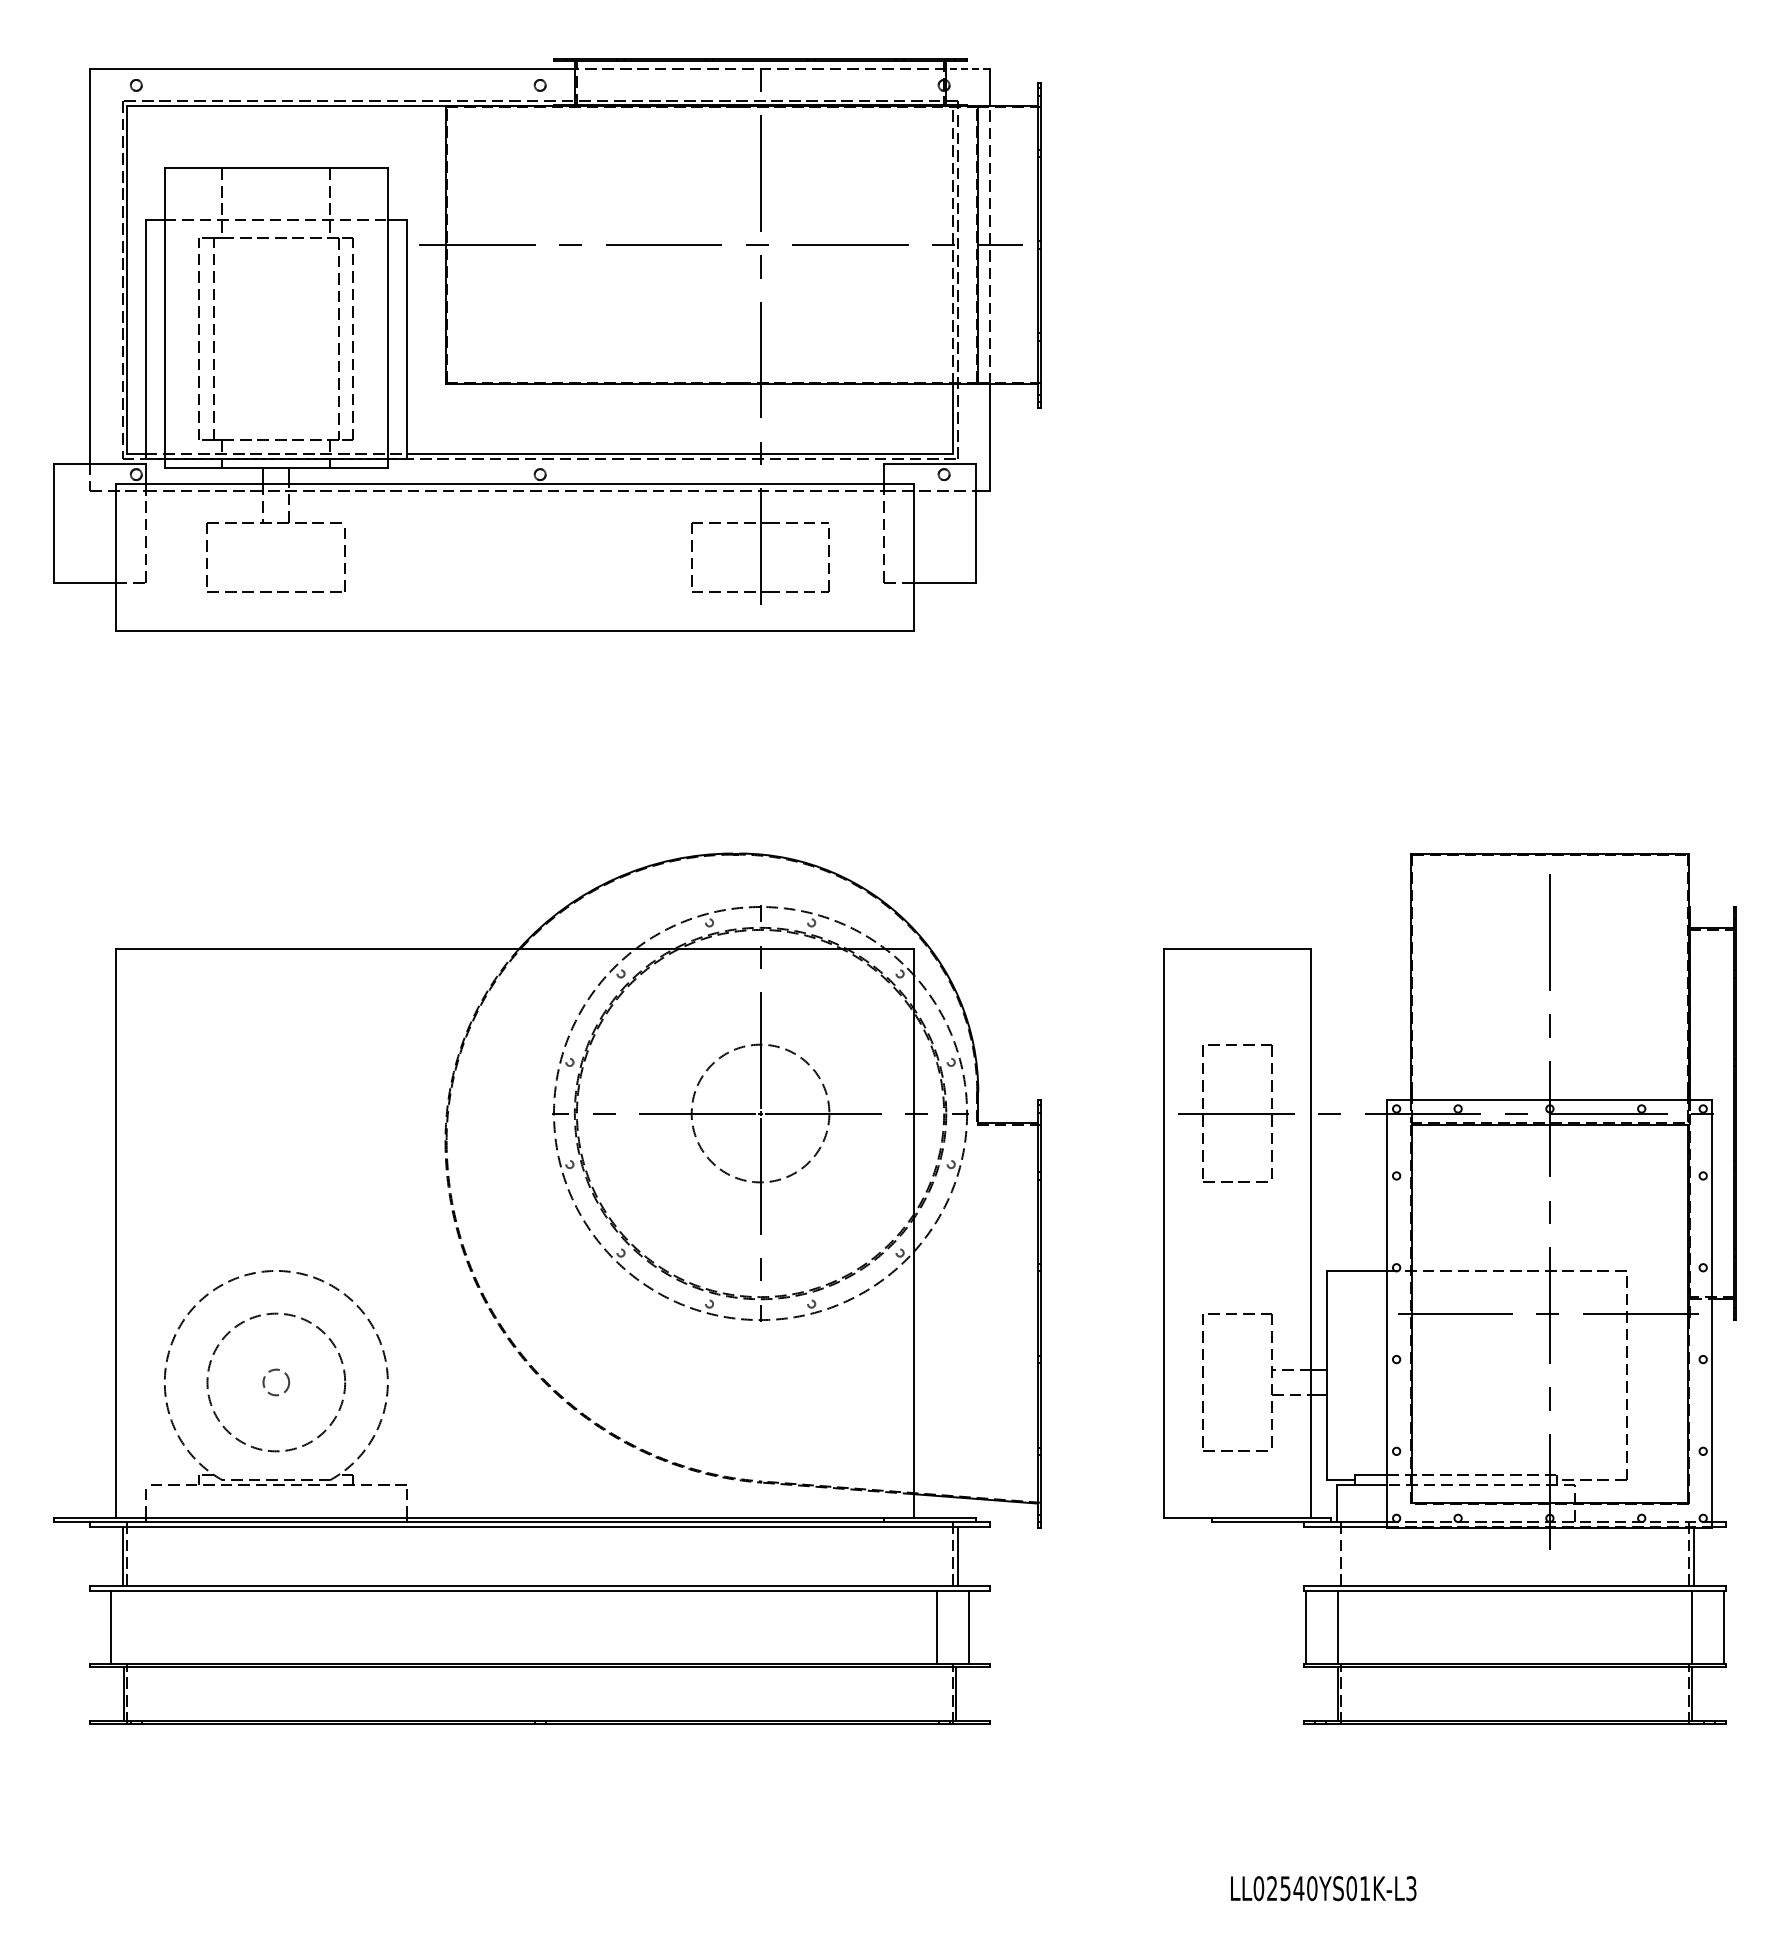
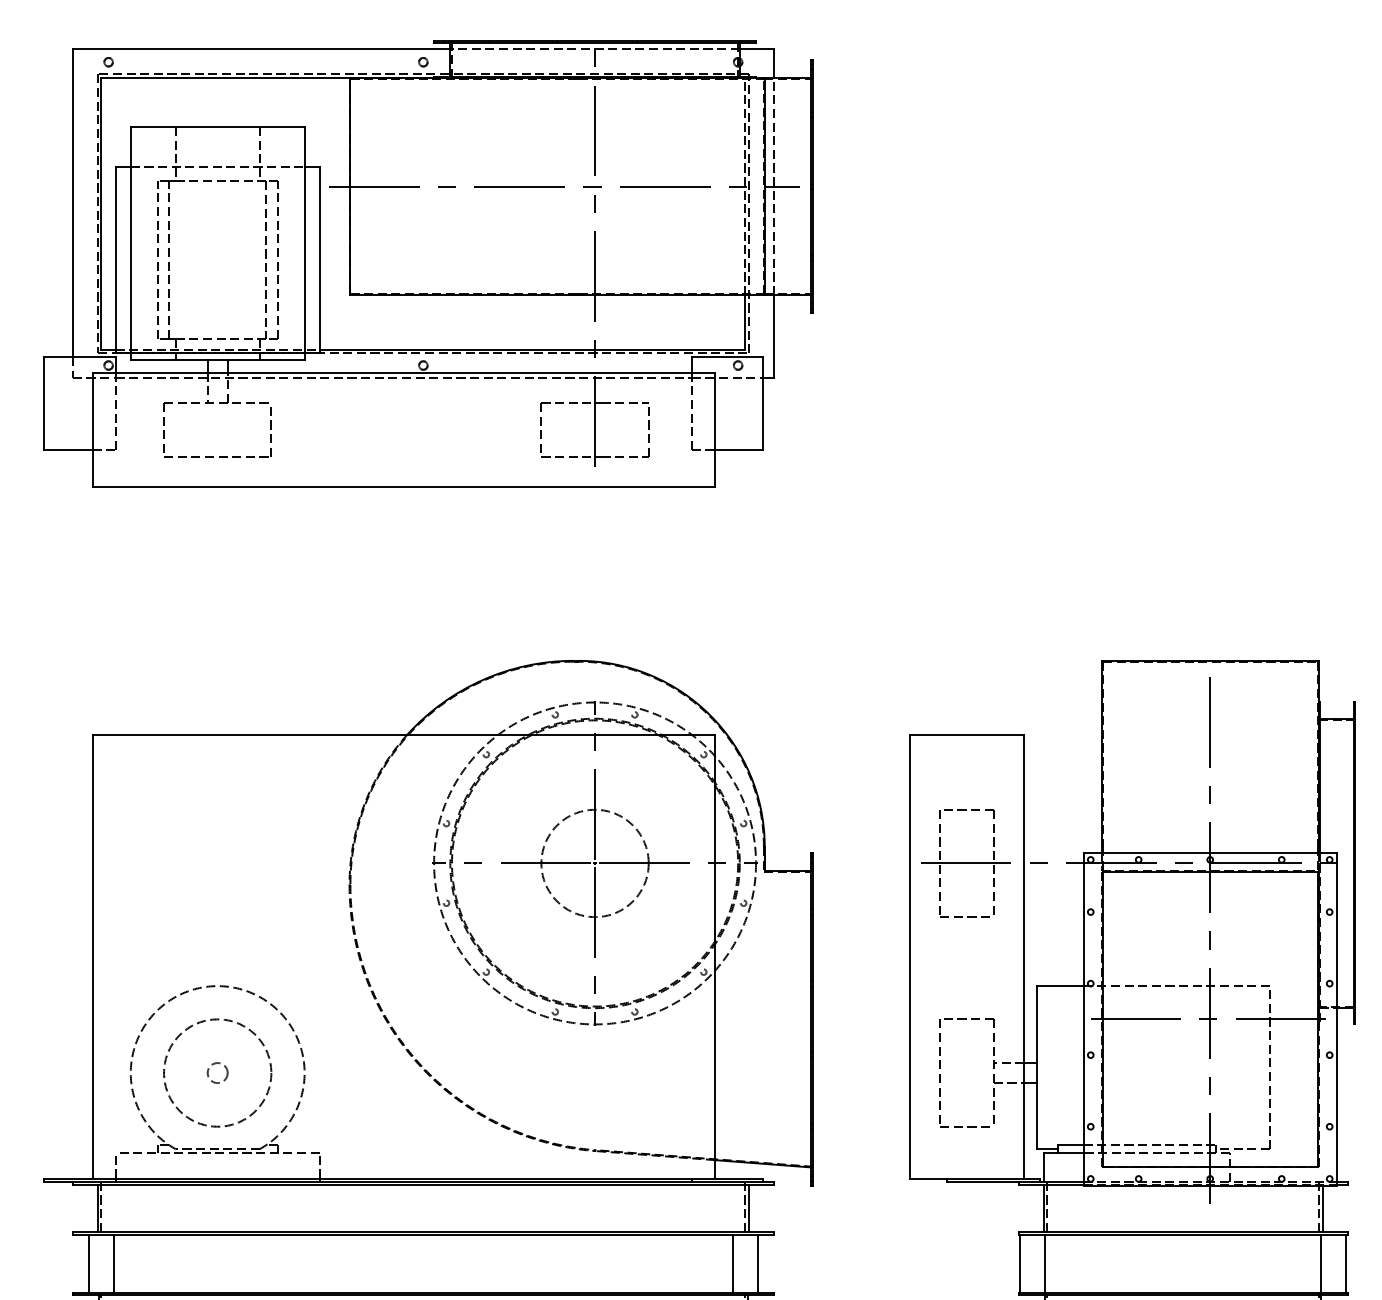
line: (968, 68) -> (757, 49), dashed -> solid
line: (1336, 1556) -> (1043, 1208), added
line: (143, 1627) -> (114, 1263), added

